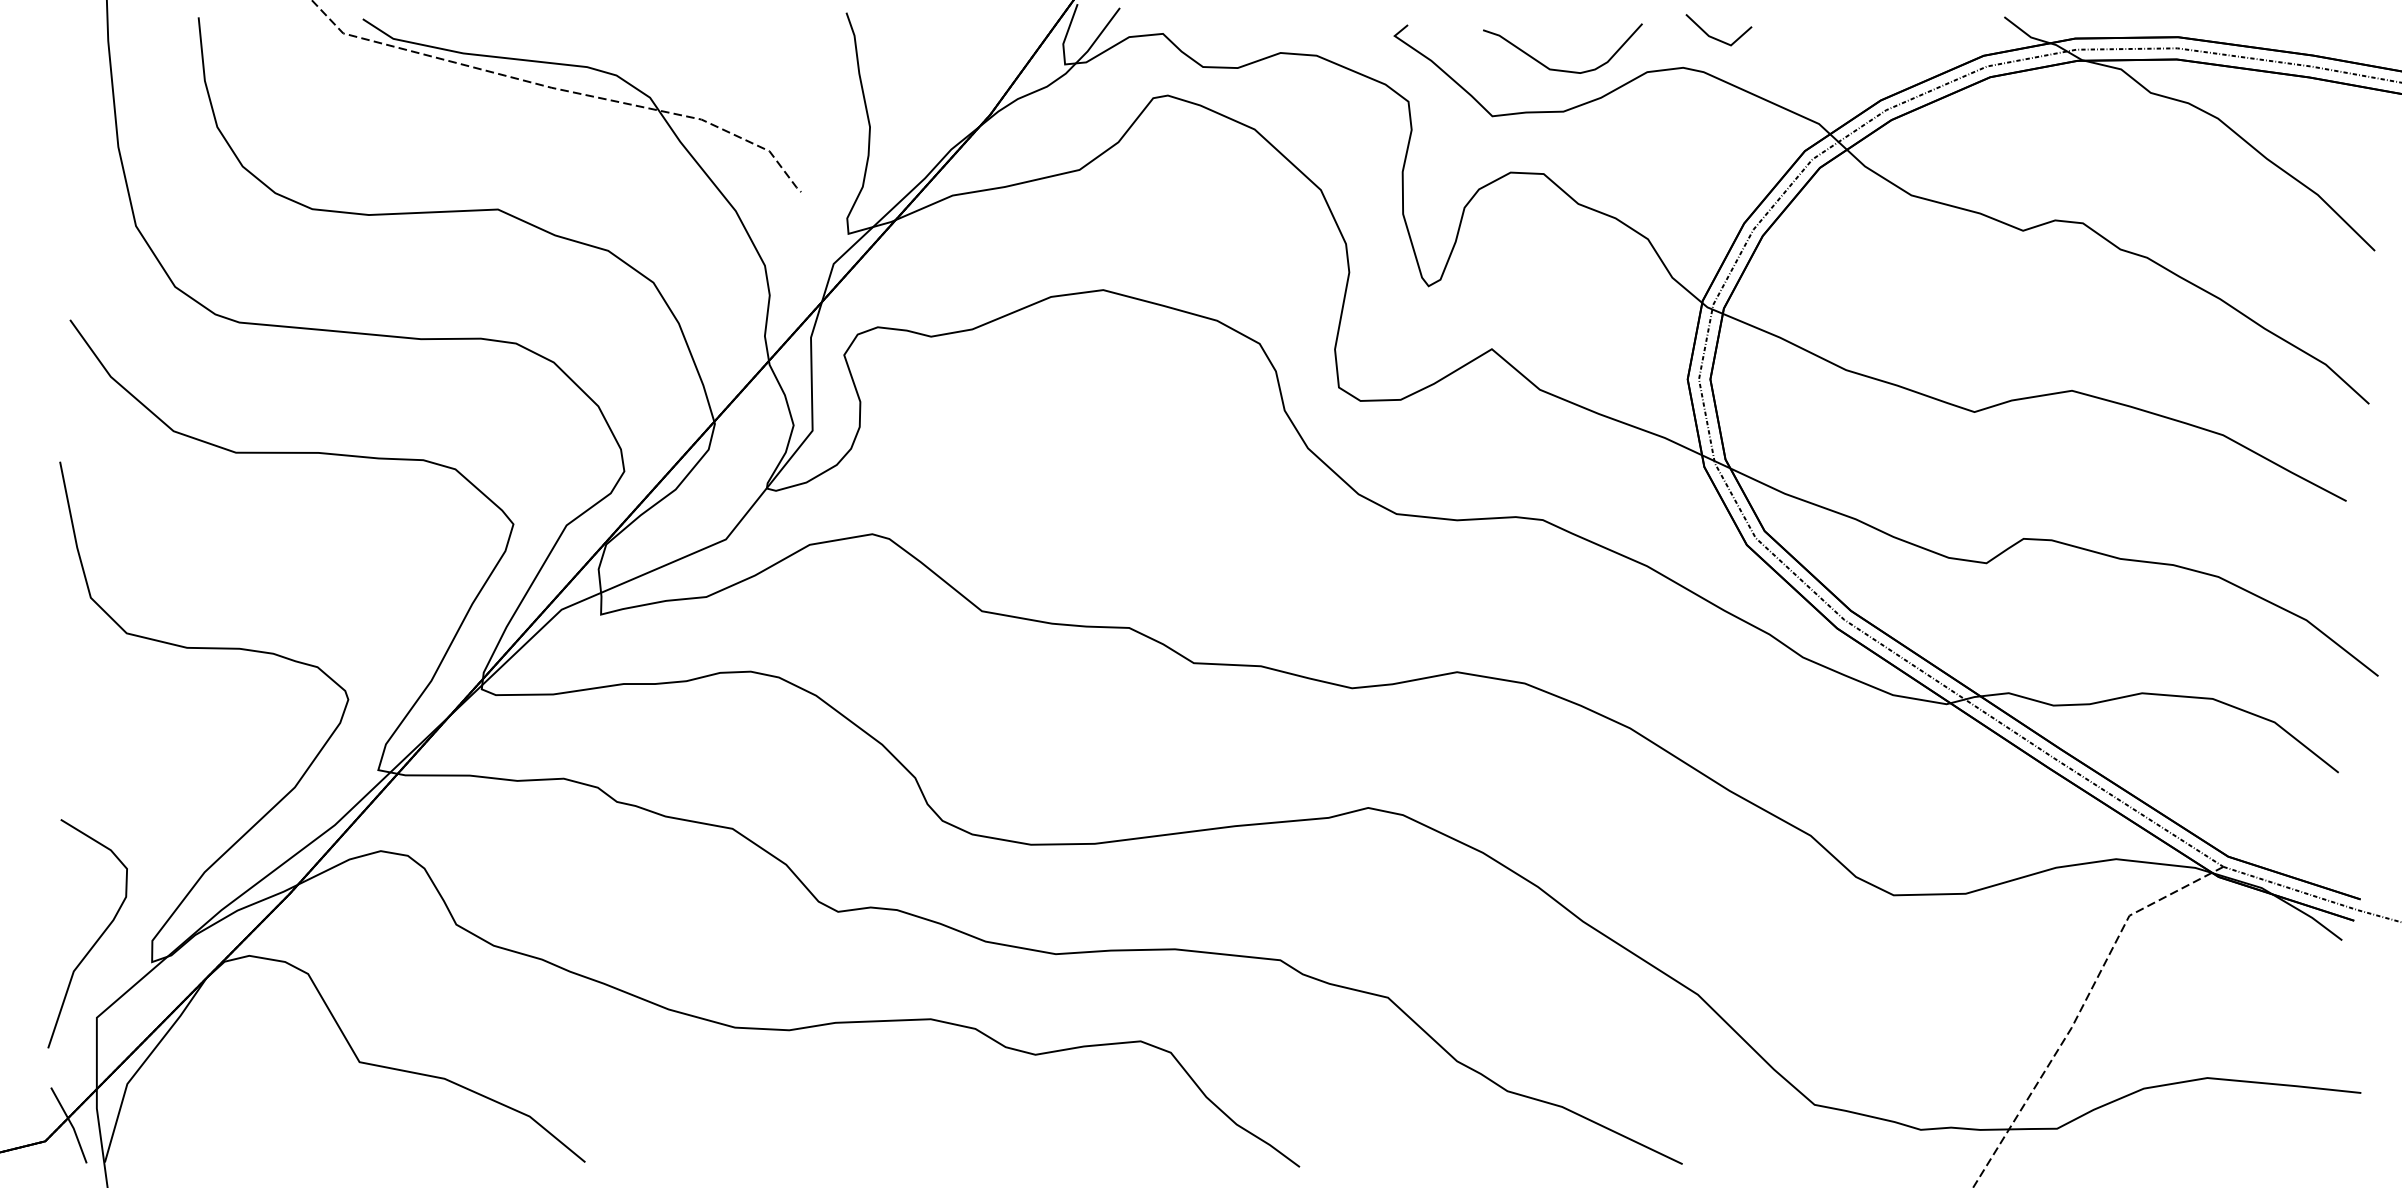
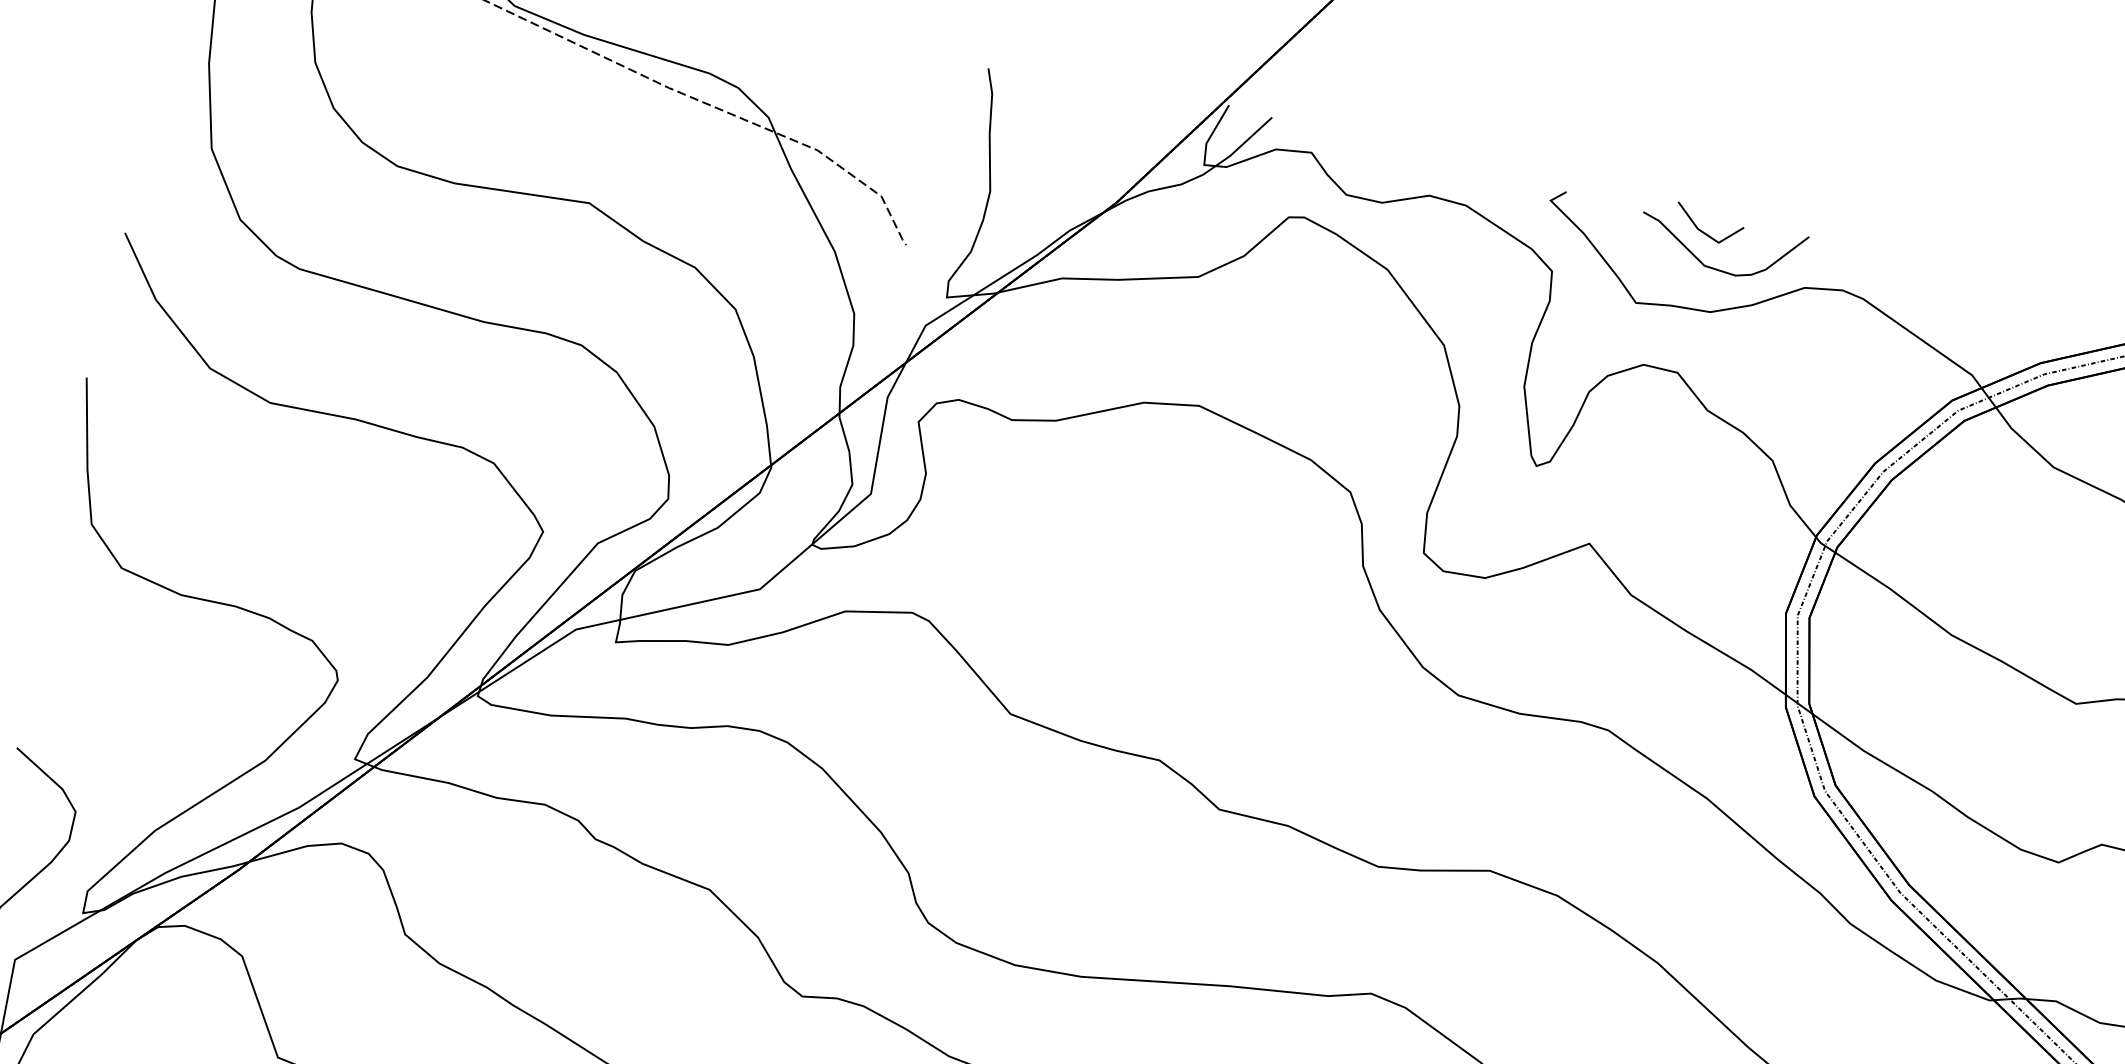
line: (1715, 37) -> (1704, 231), moved

